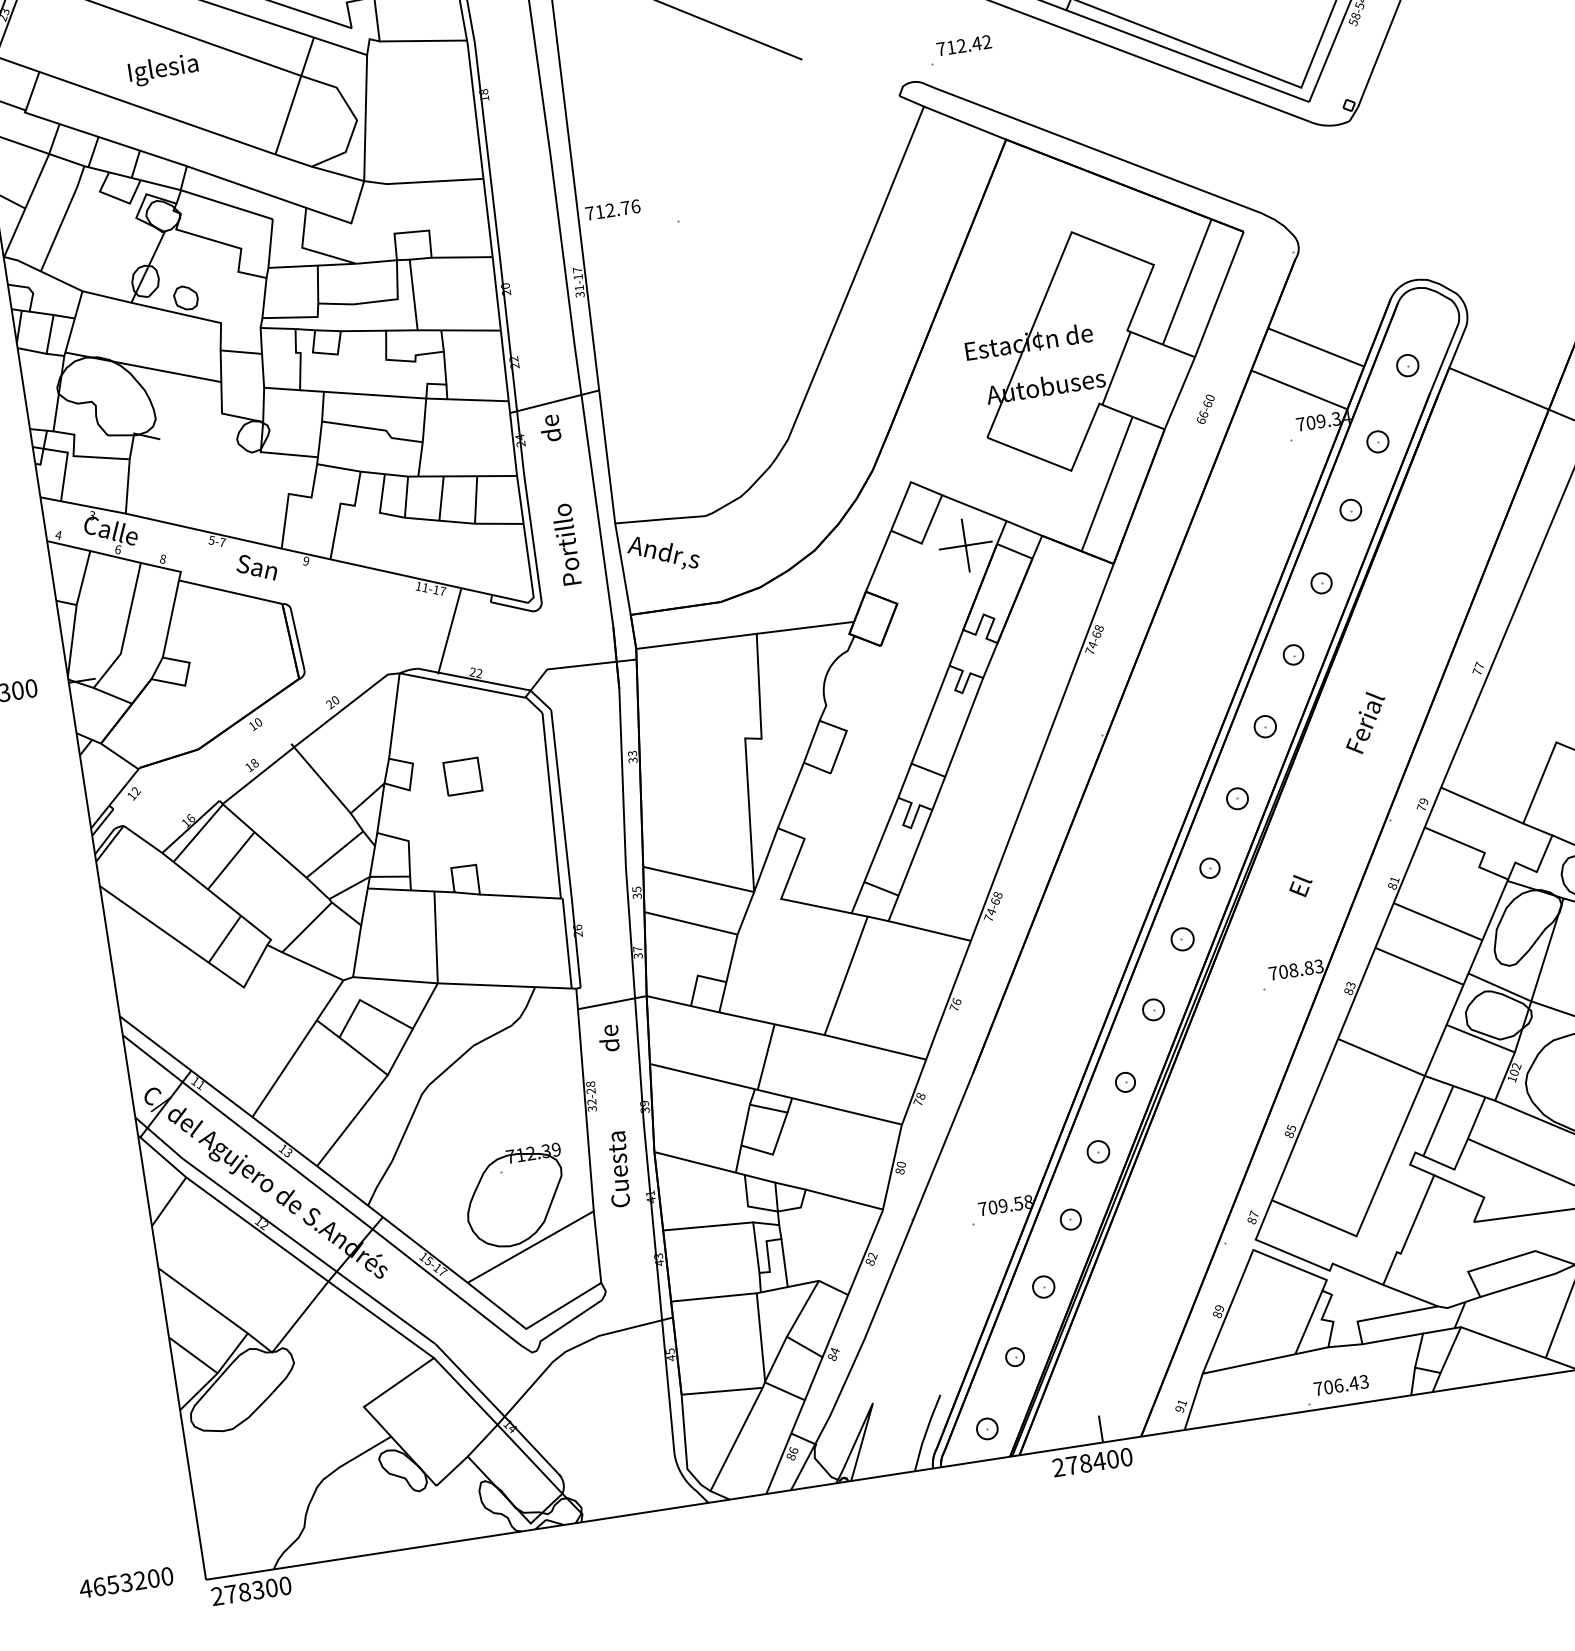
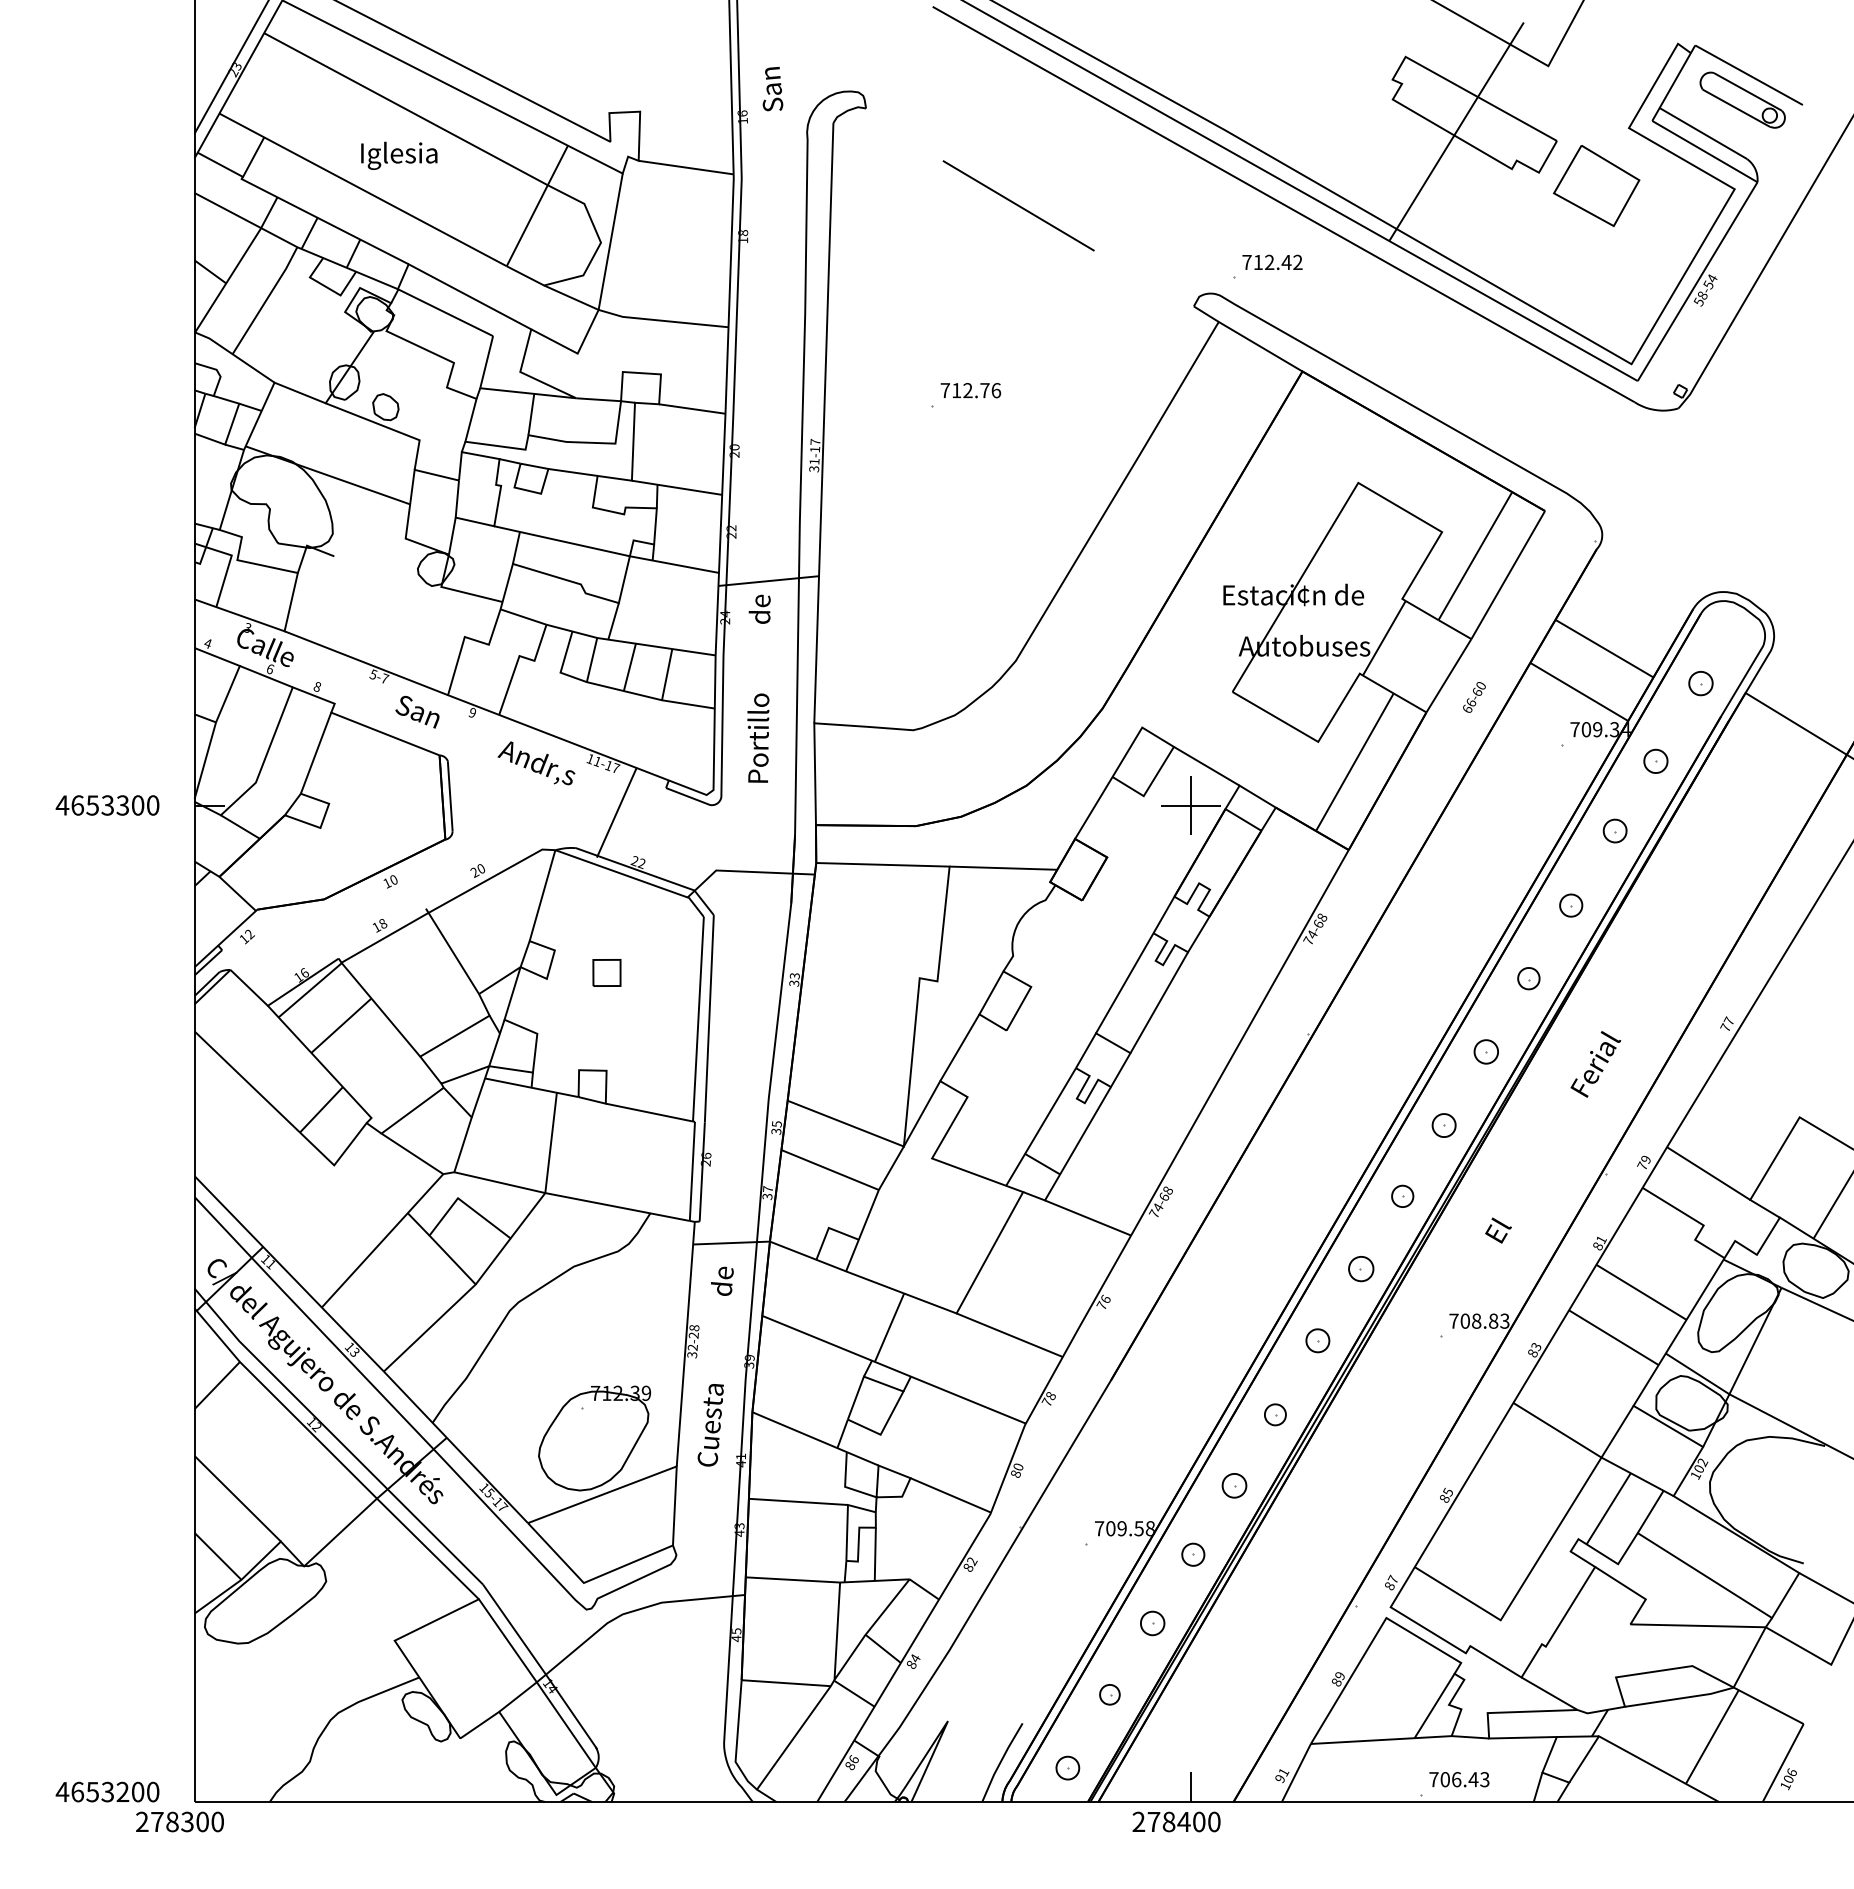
text: (612, 209) -> (970, 390), moved
text: (663, 553) -> (536, 763), moved
part: (462, 776) -> (606, 972), size x0.71
text: (250, 1590) -> (179, 1821), moved

